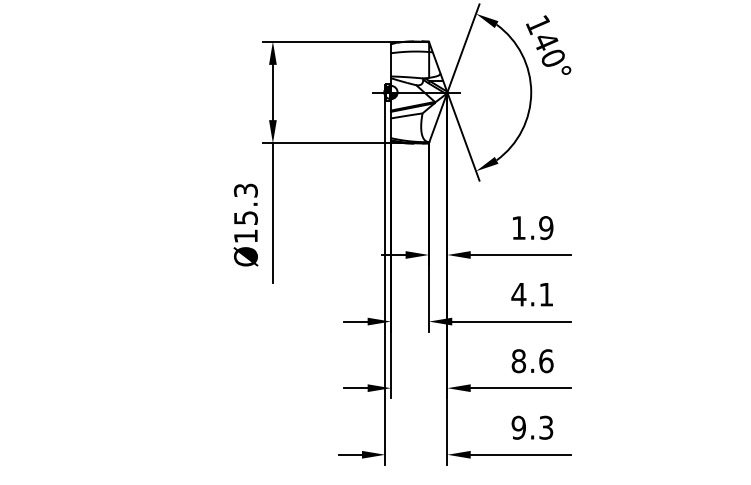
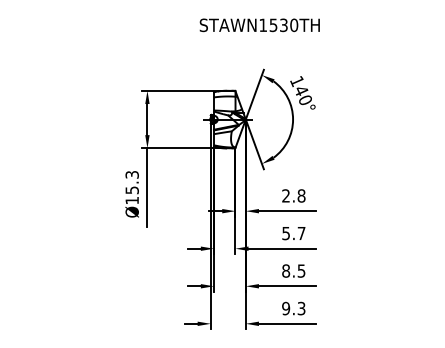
text: (531, 227) -> (293, 195), 1.9 -> 2.8
text: (531, 294) -> (293, 233), 4.1 -> 5.7
text: (546, 360) -> (301, 270), 8.6 -> 8.5

